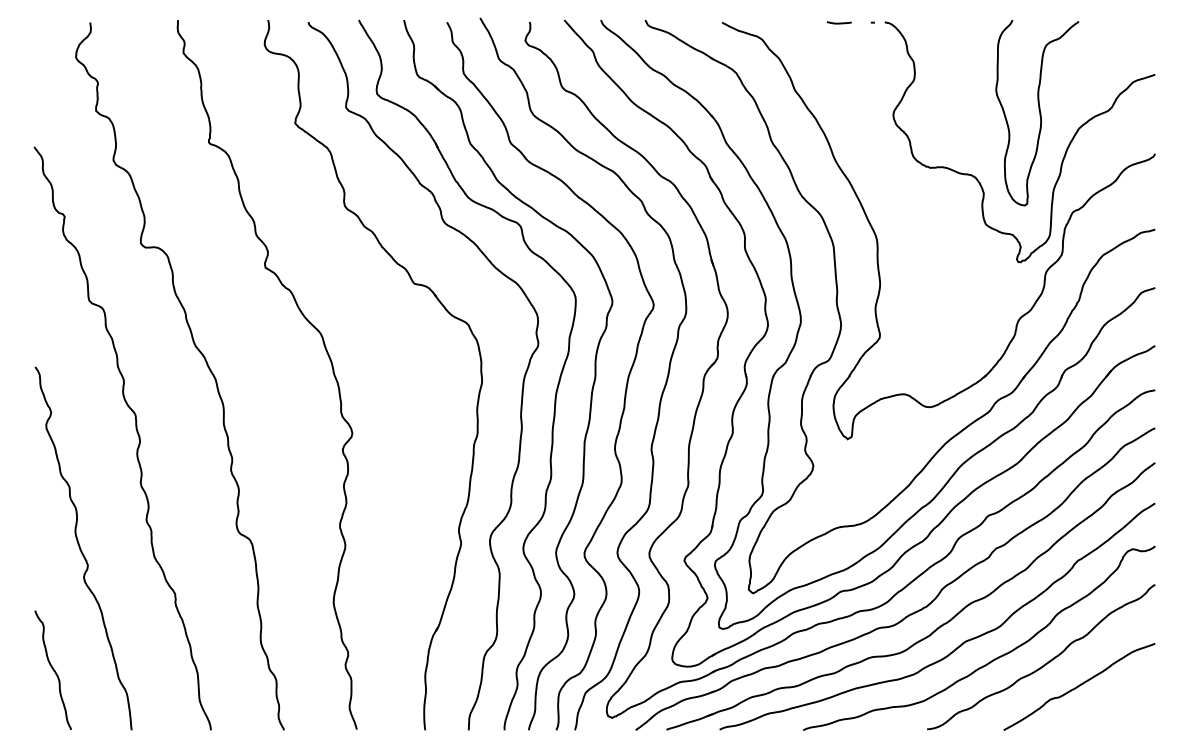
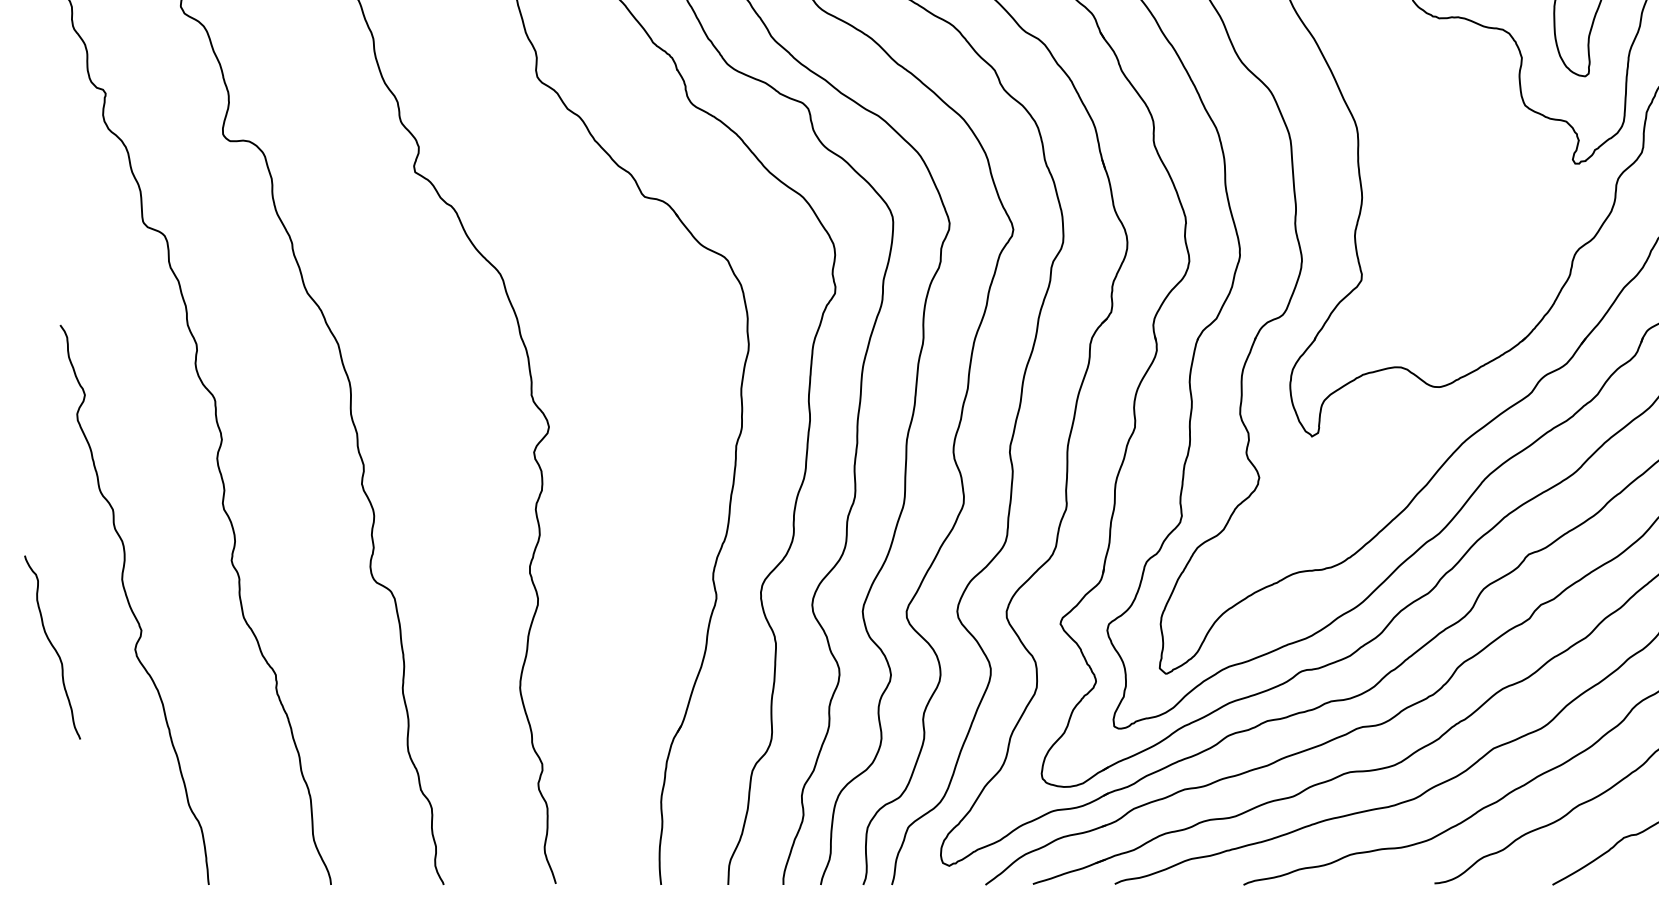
curve: (52, 669) -> (51, 646), moved

